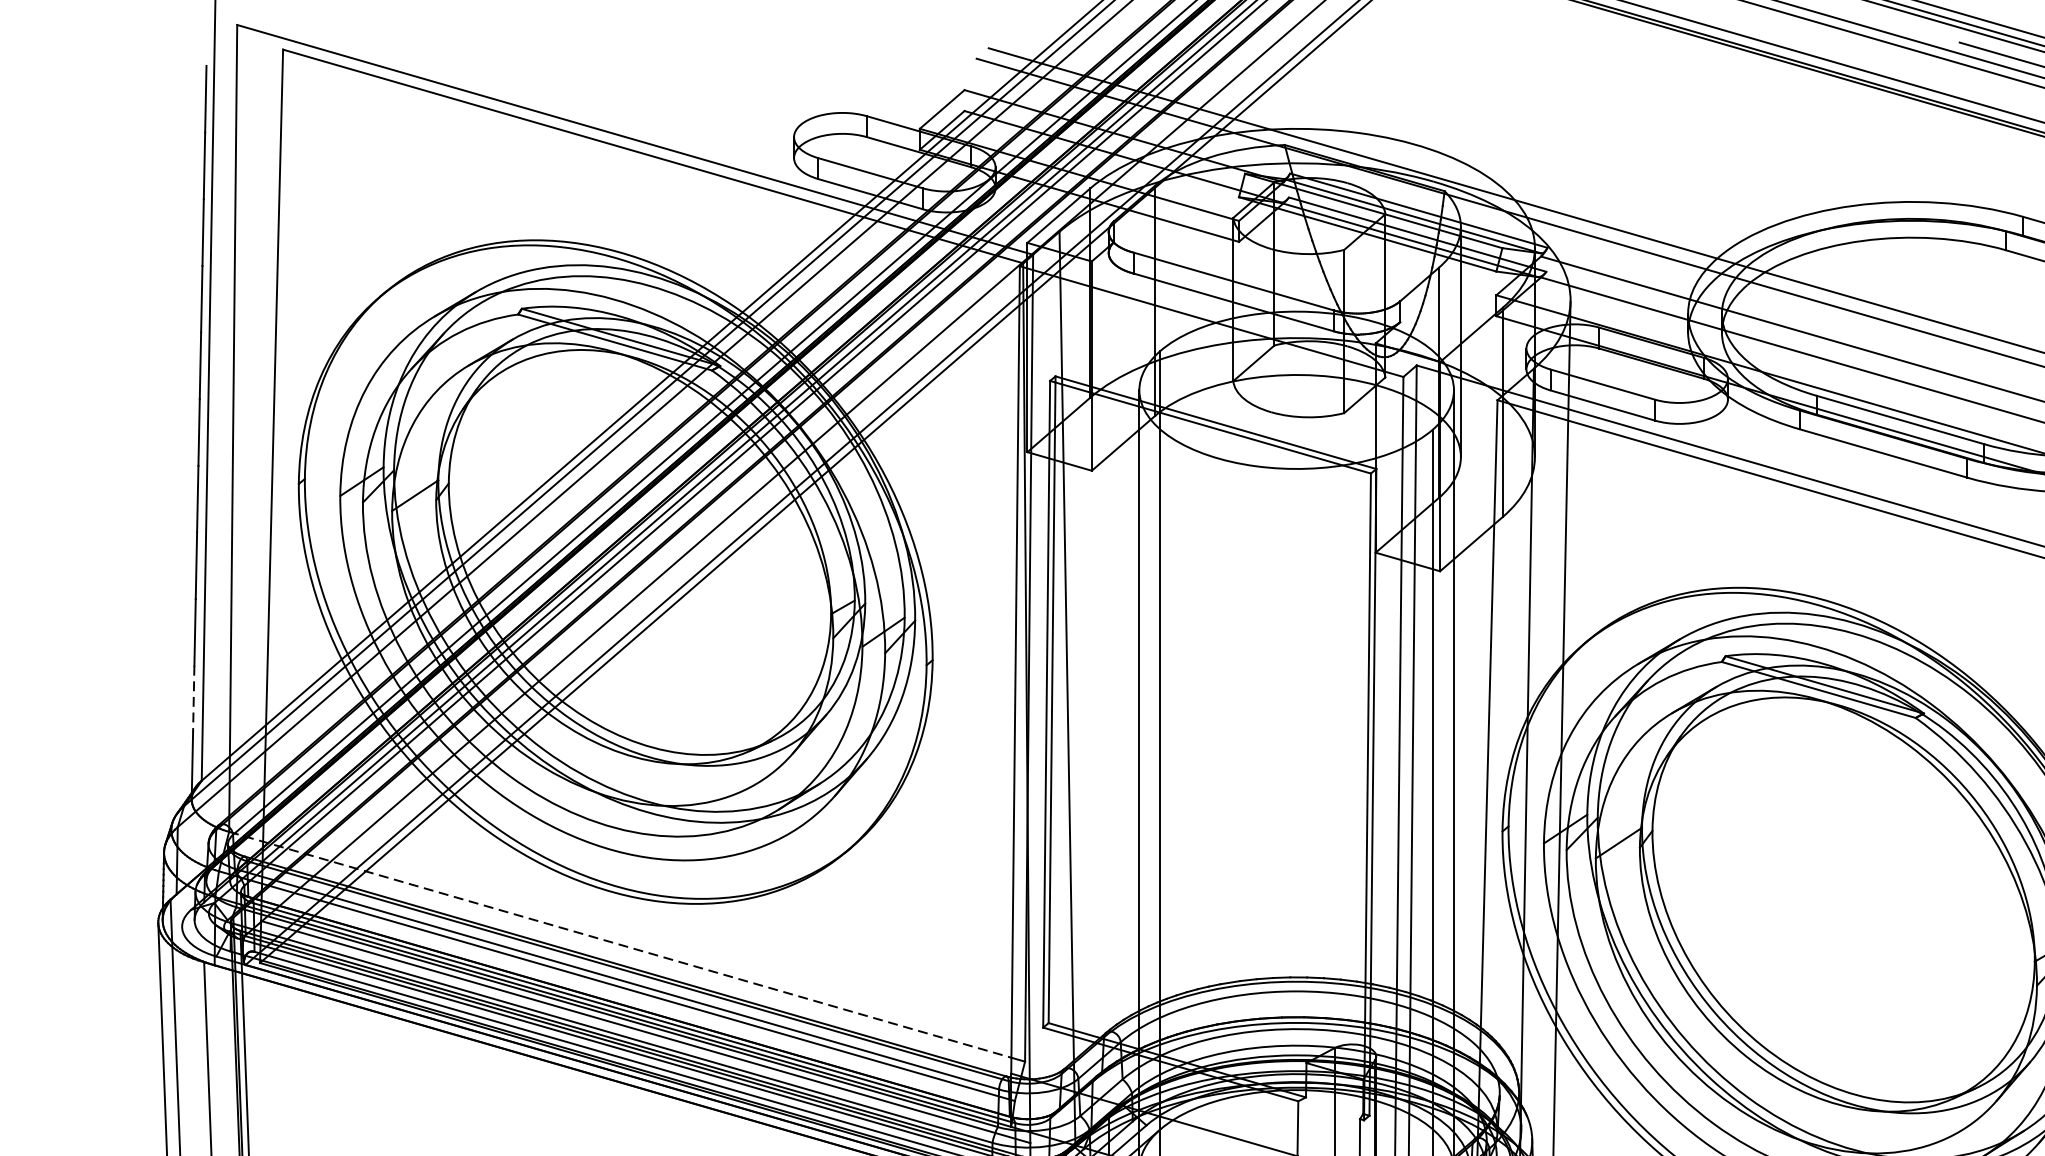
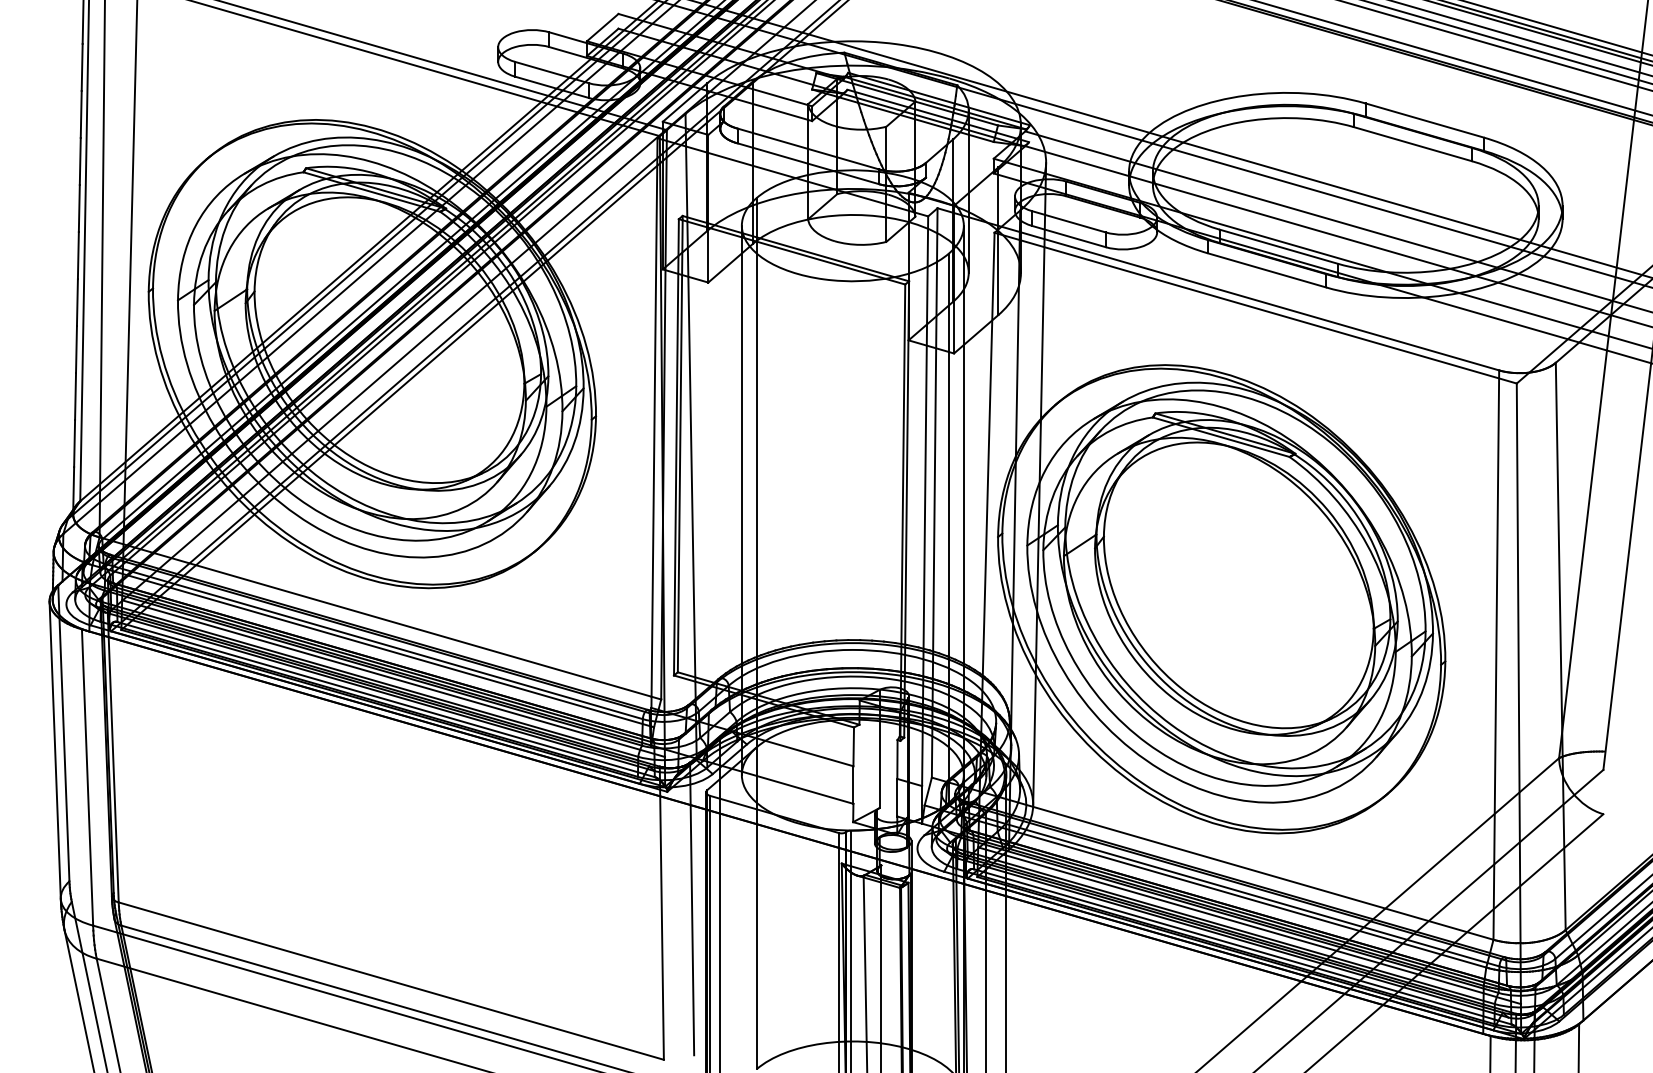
line: (193, 698) -> (74, 443), dashed -> solid
line: (621, 945) -> (376, 617), dashed -> solid

